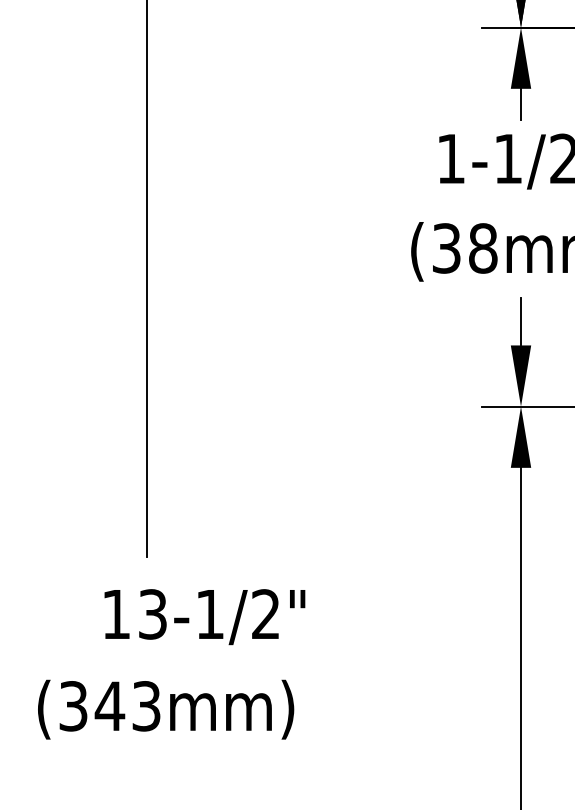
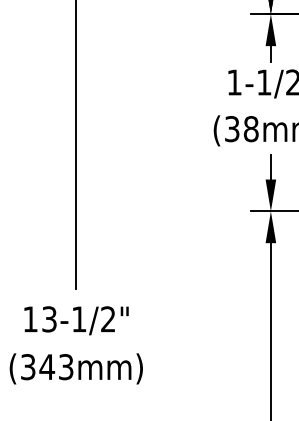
text: (204, 616) -> (76, 320), moved
text: (164, 708) -> (75, 368), moved

